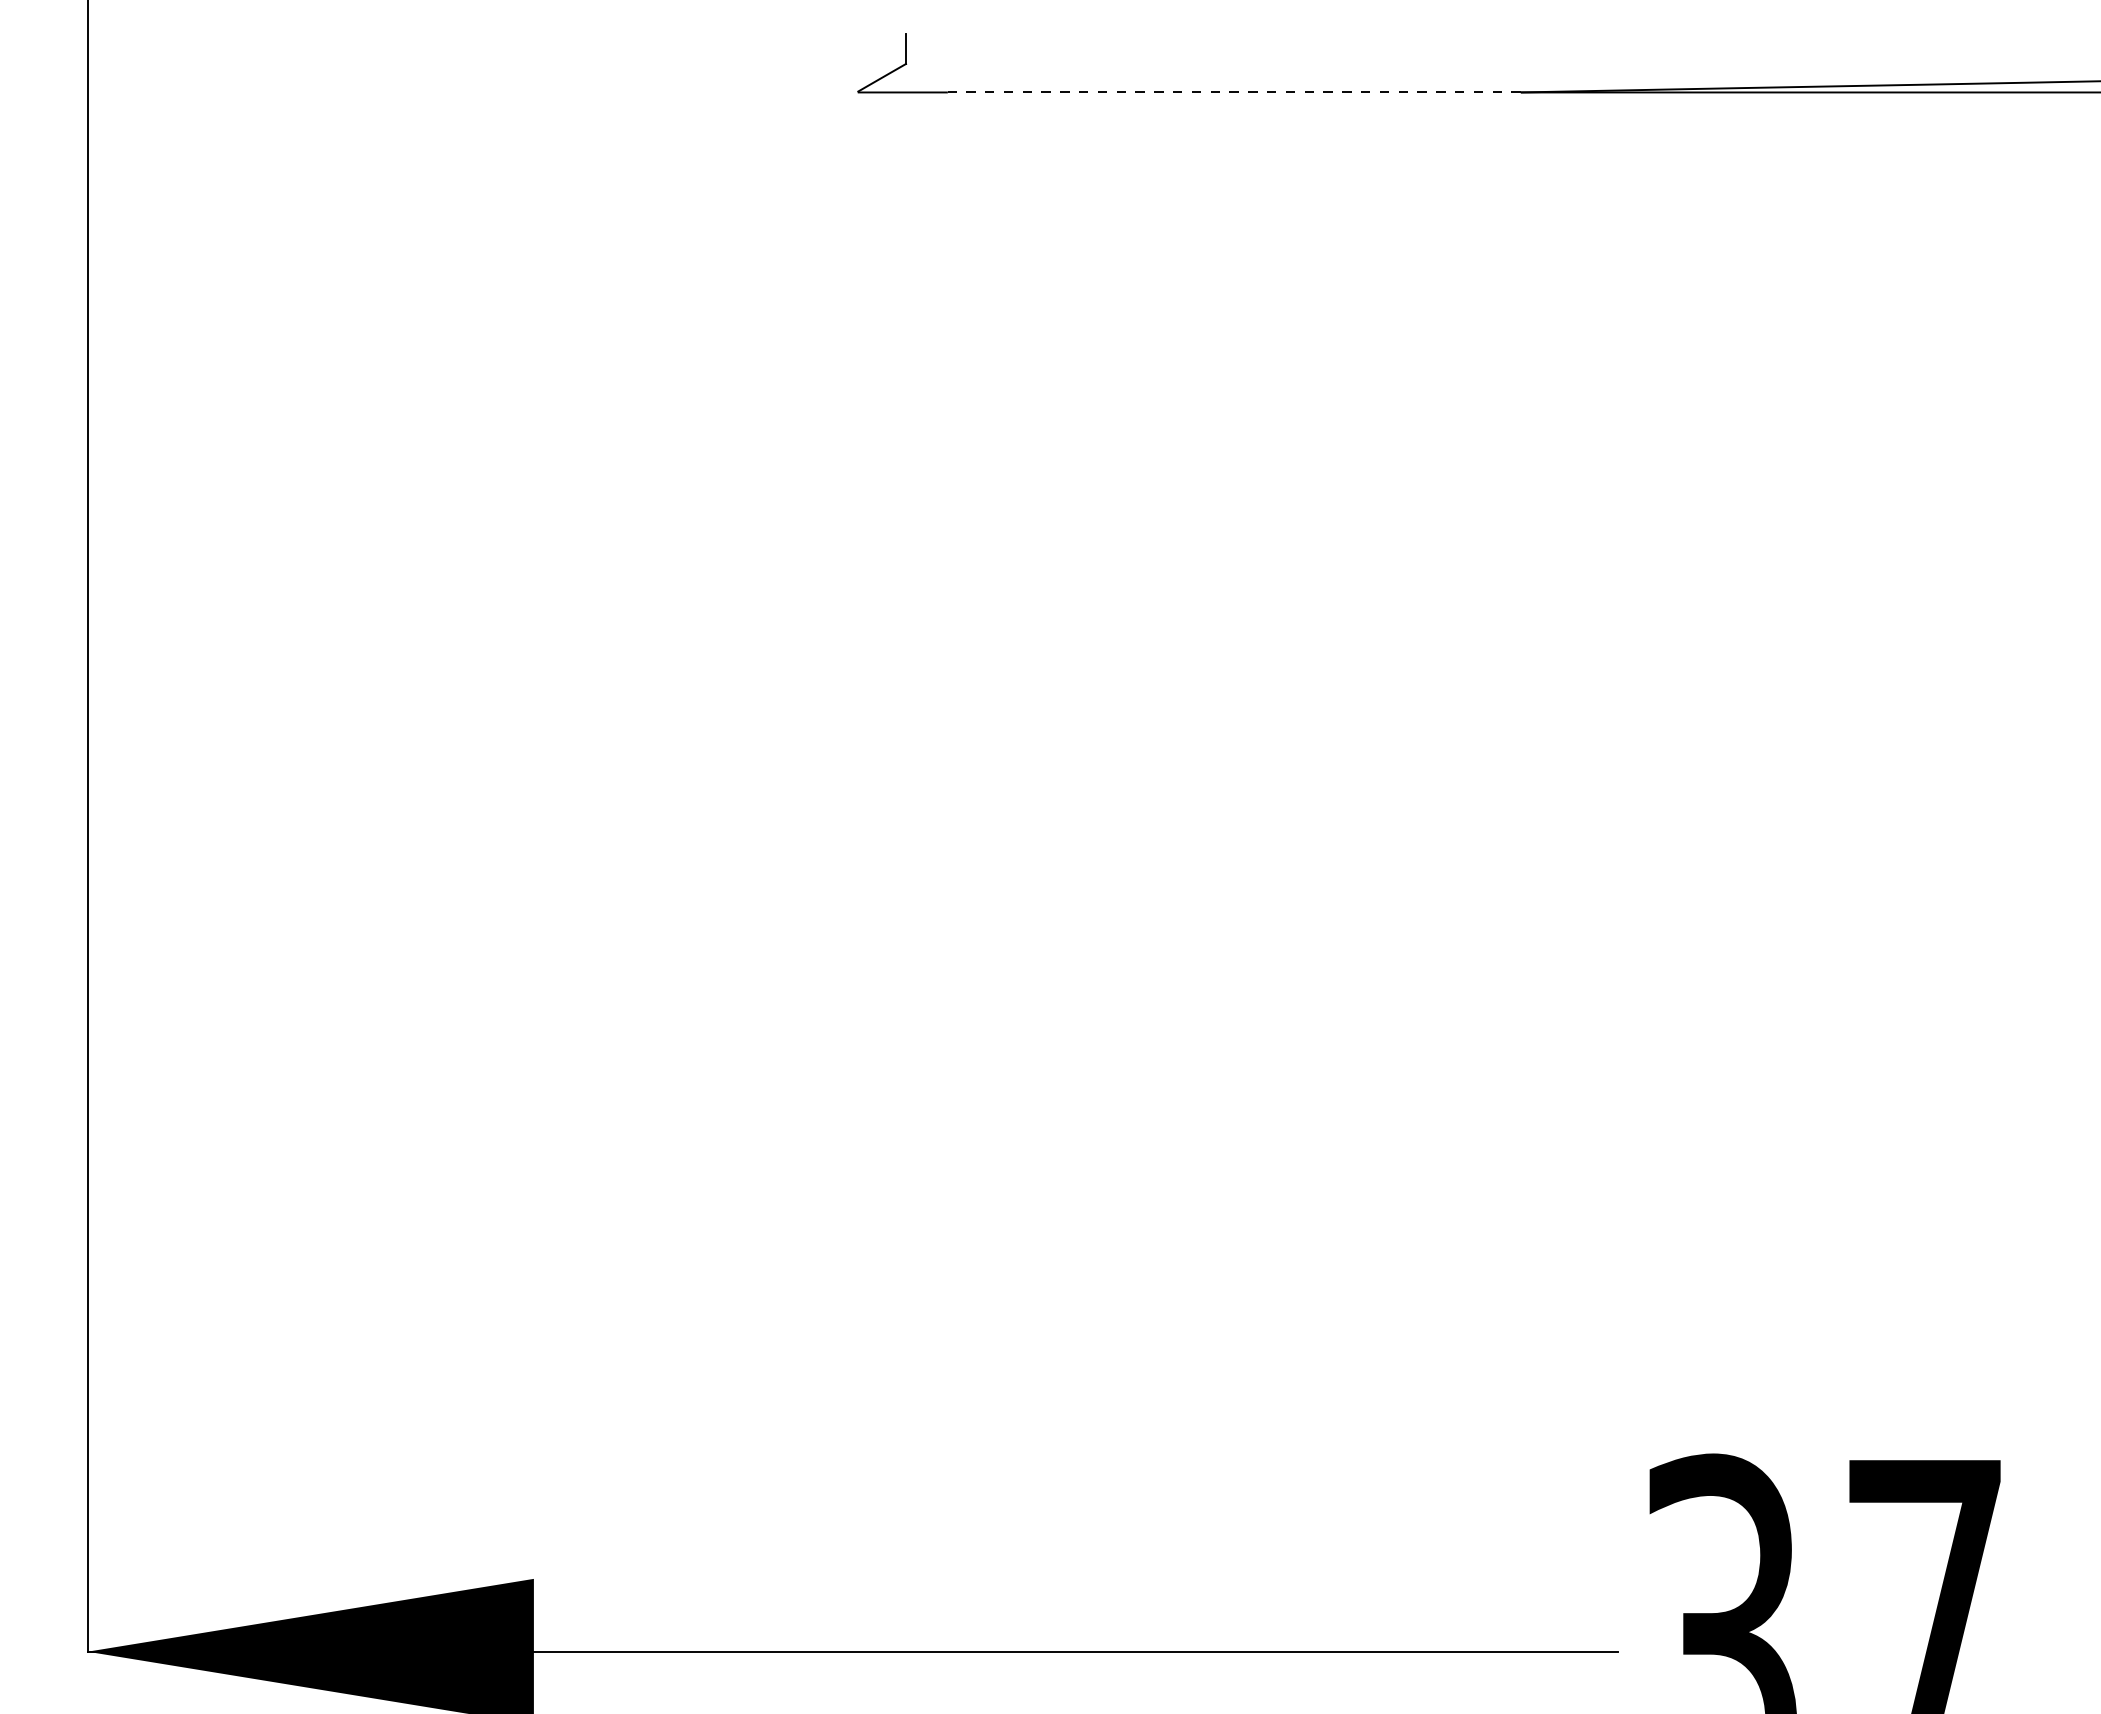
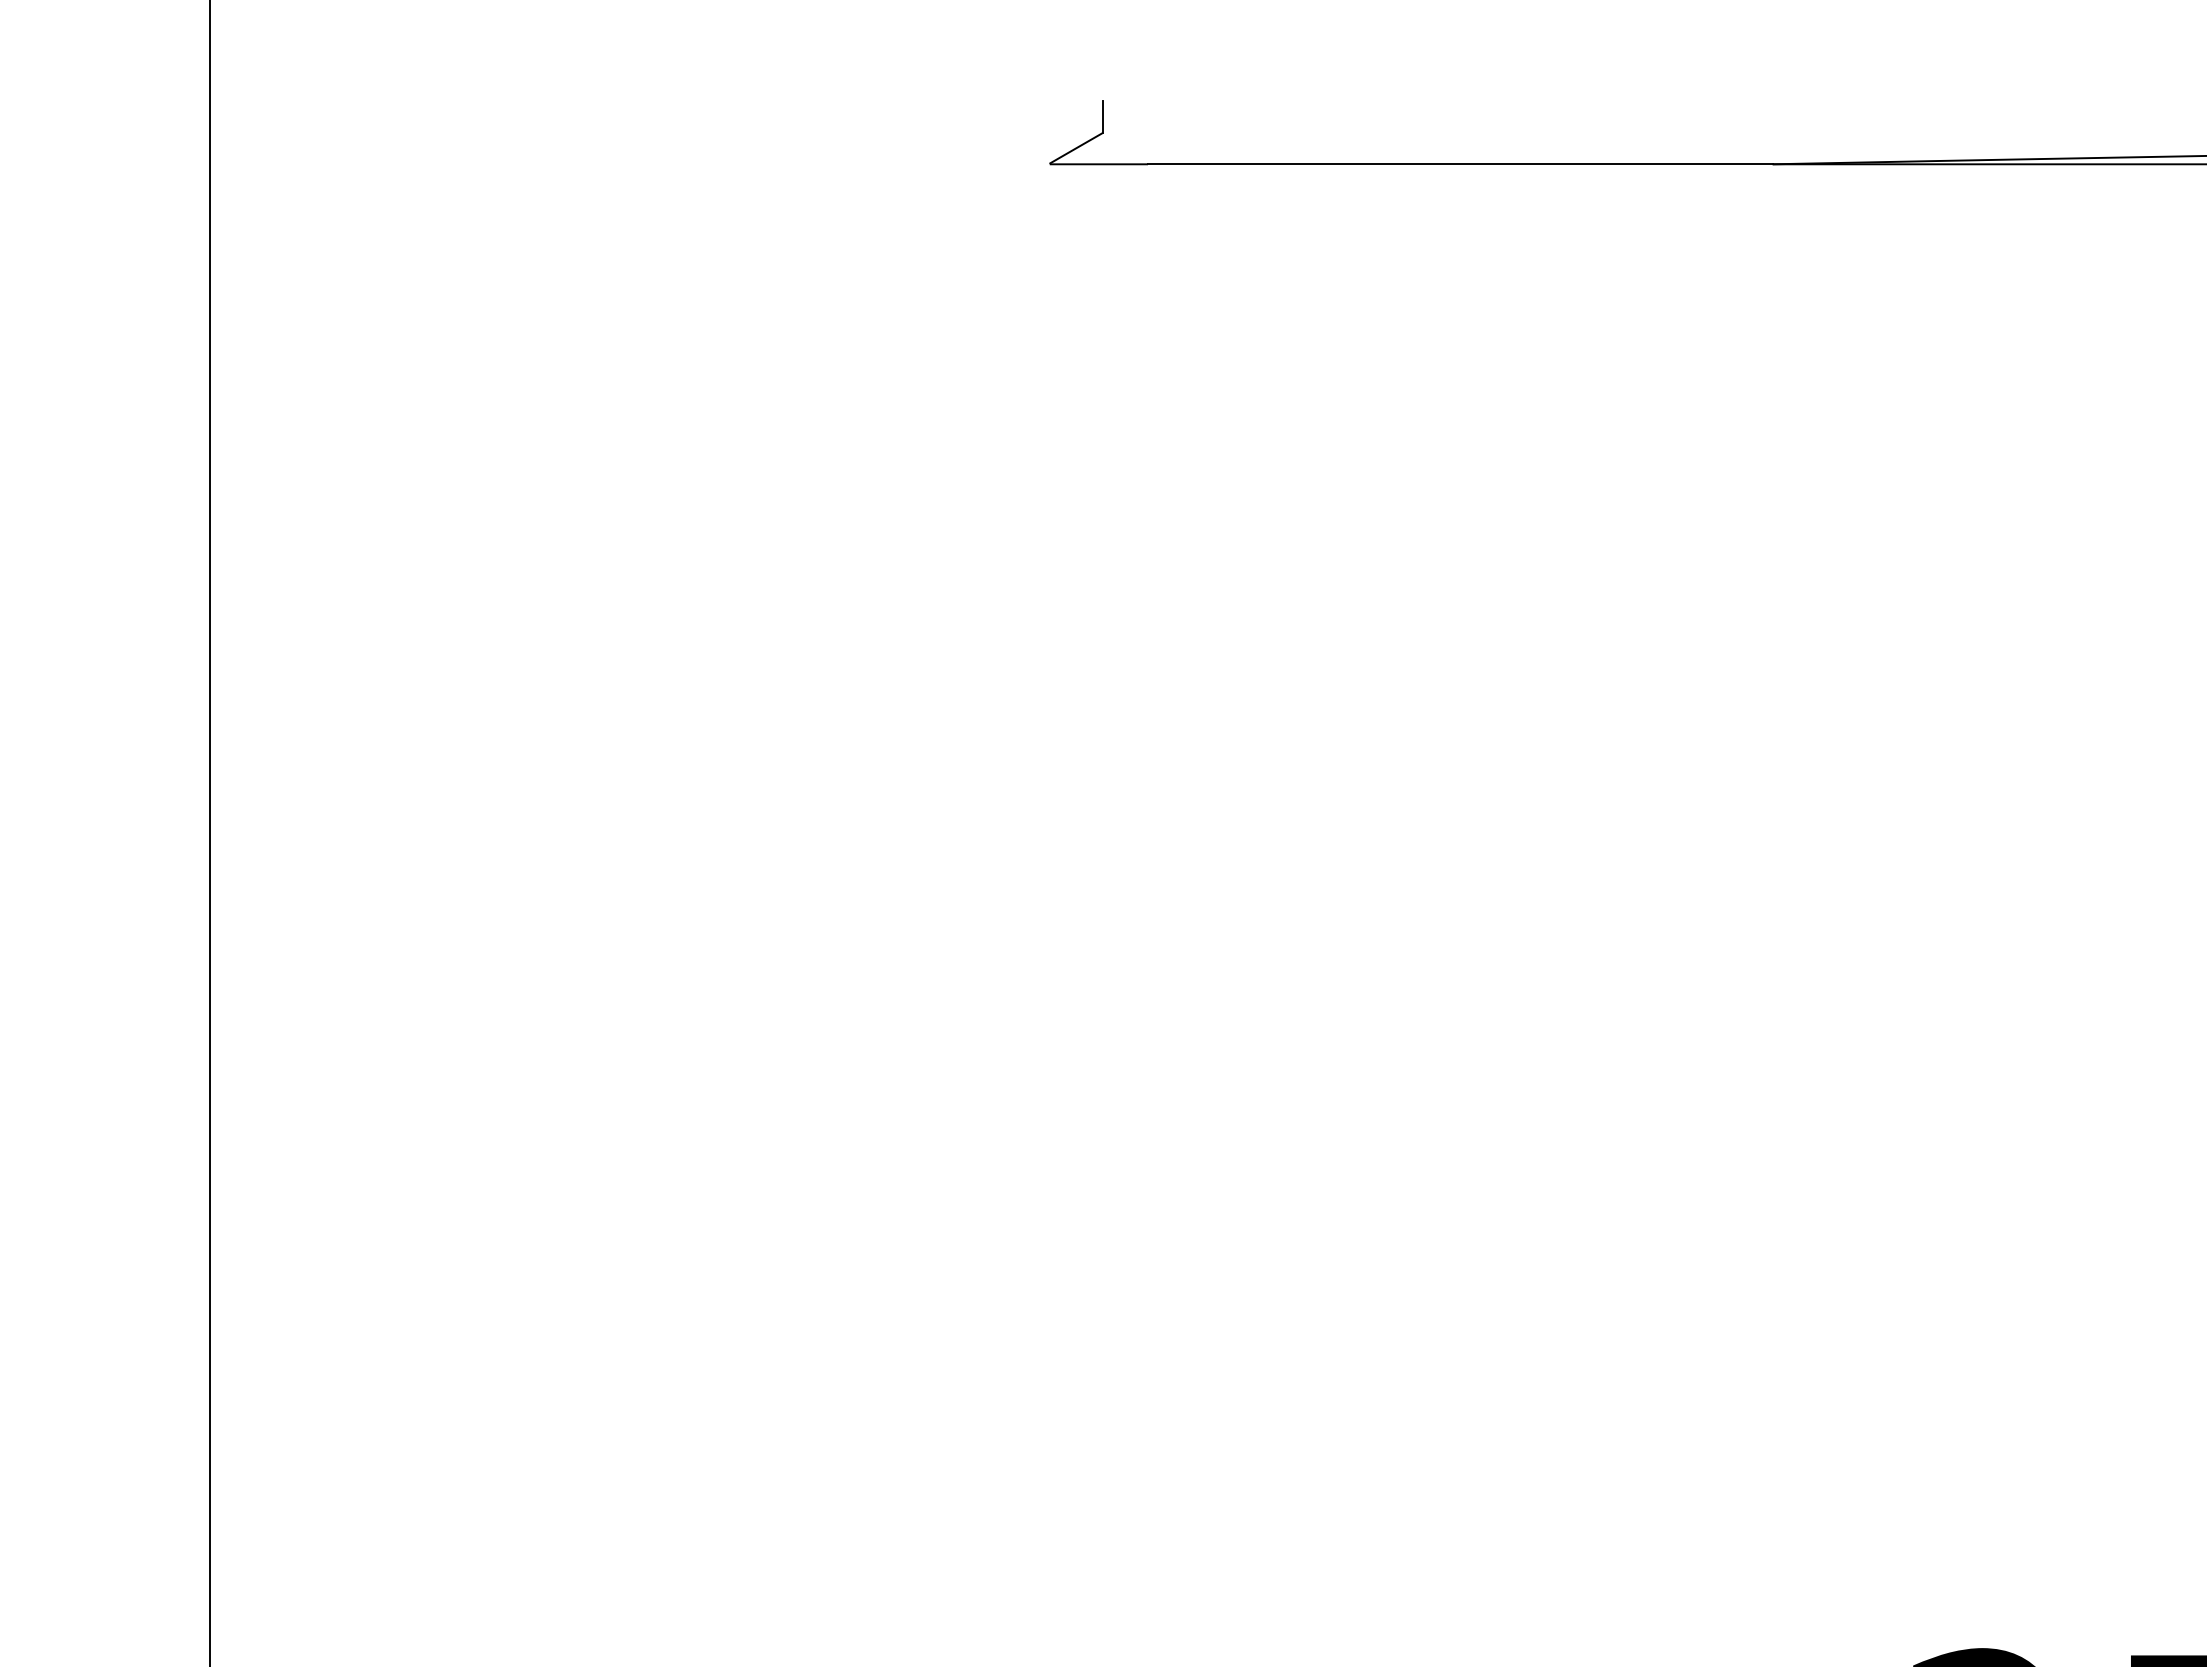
line: (1233, 92) -> (1459, 164), dashed -> solid

